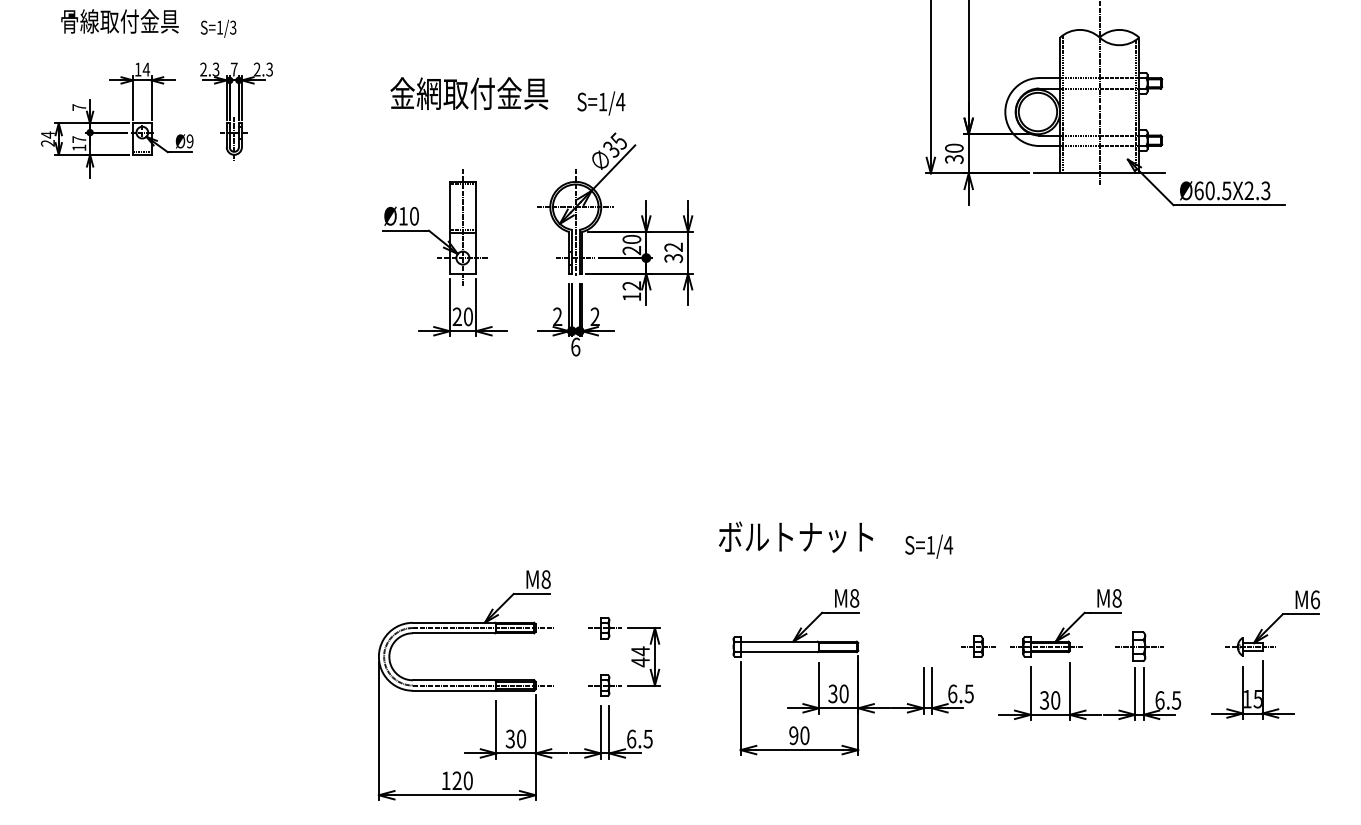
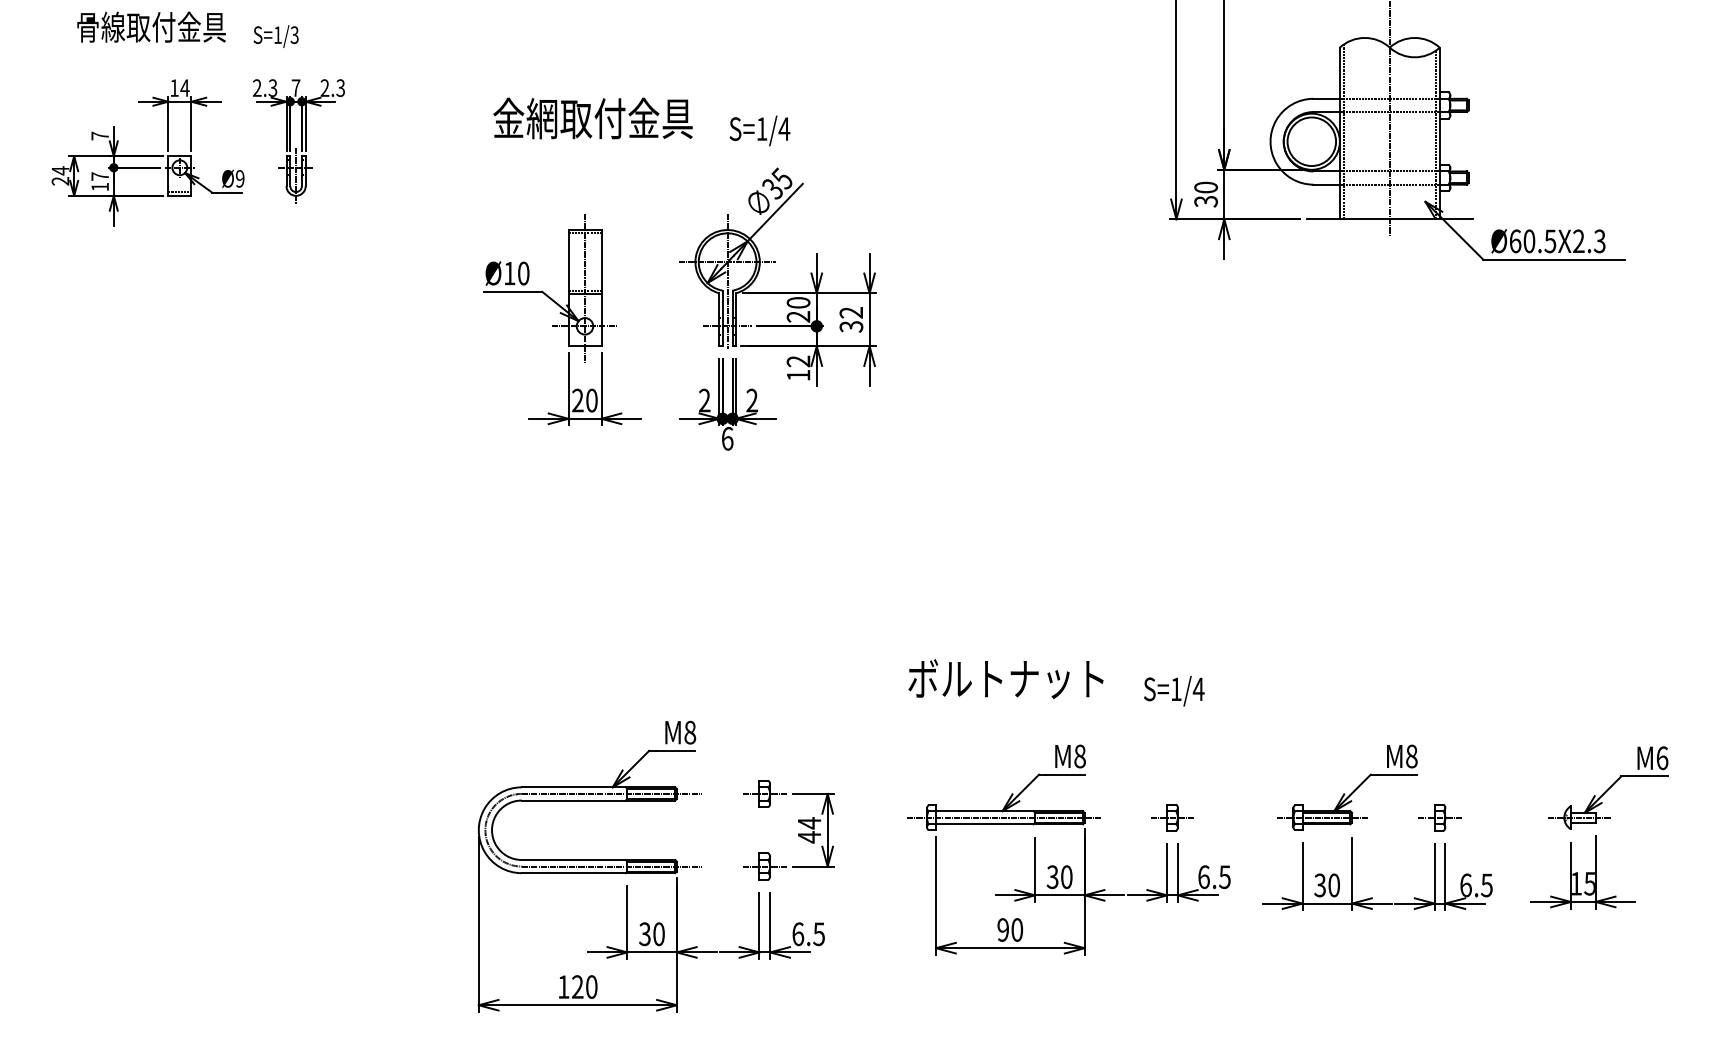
line: (794, 646) -> (1003, 817), added
part: (978, 646) -> (1172, 817), moved
part: (1139, 646) -> (1439, 817), size x0.71

